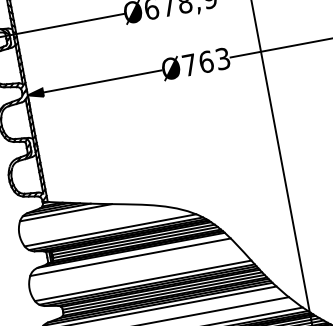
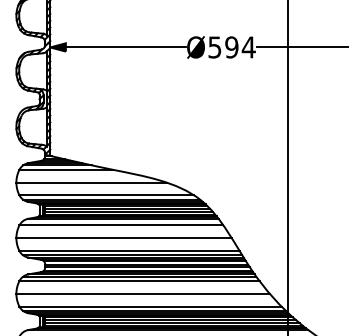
text: (205, 62) -> (231, 47), Ø763 -> Ø594
line: (93, 220) -> (91, 182), added
line: (134, 269) -> (123, 238), added

